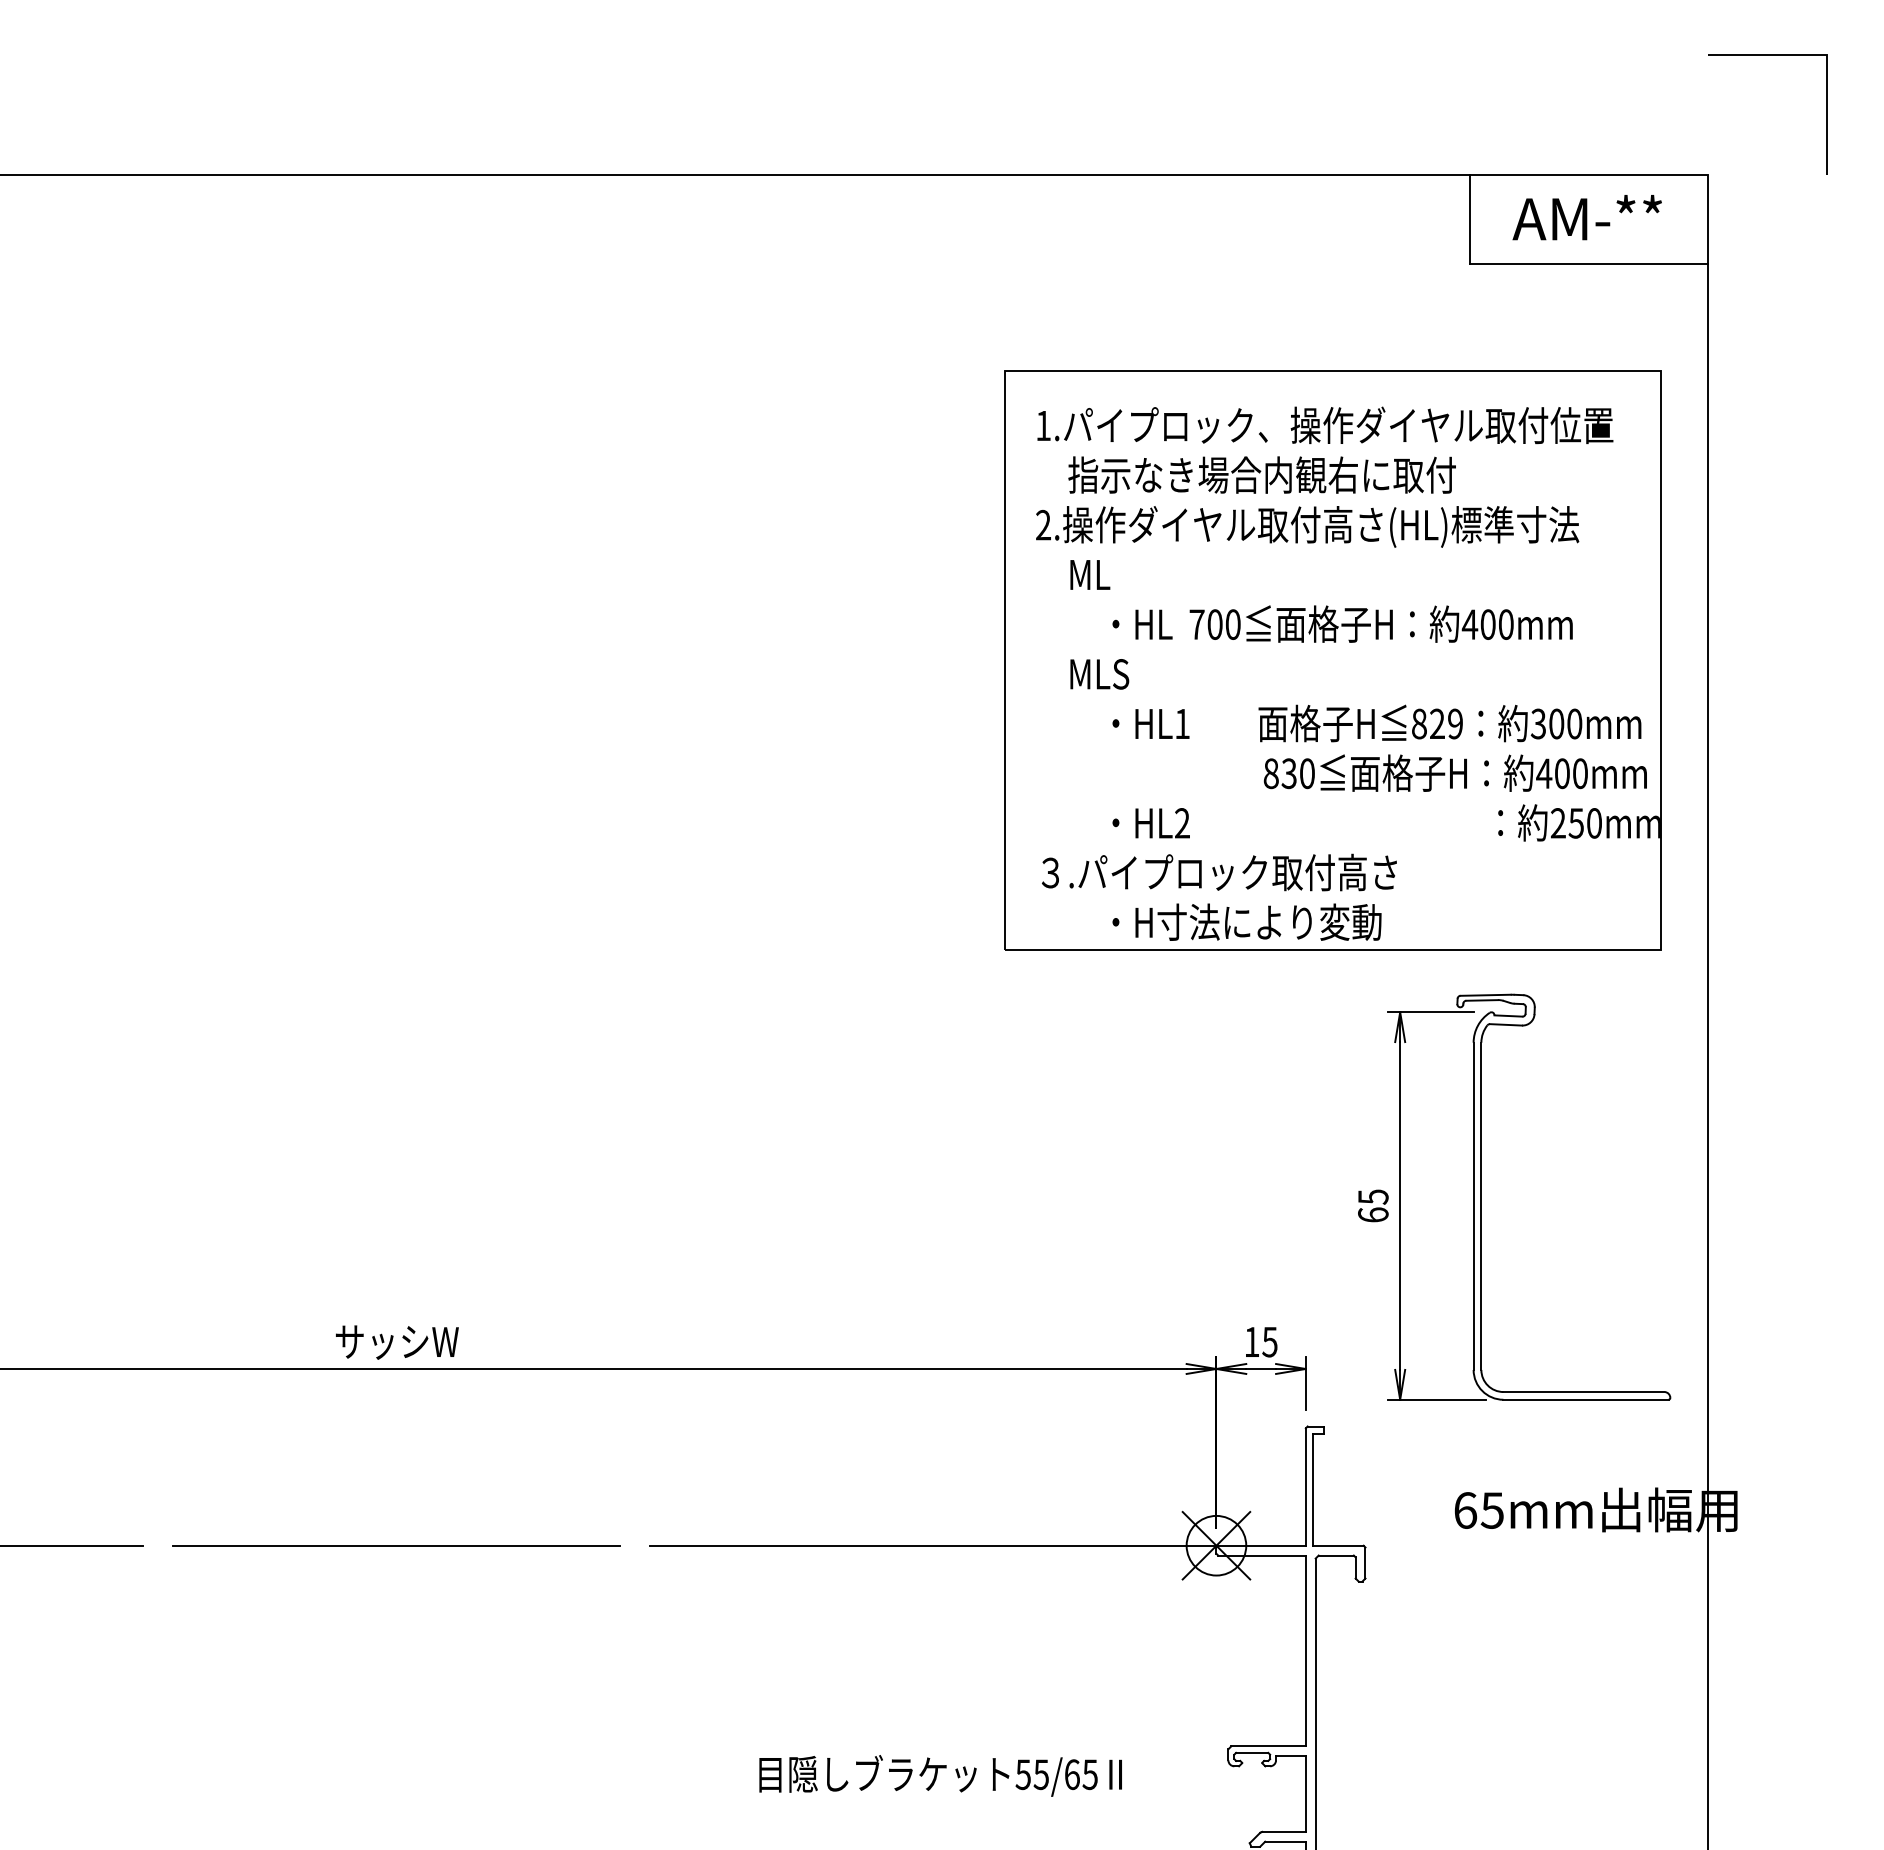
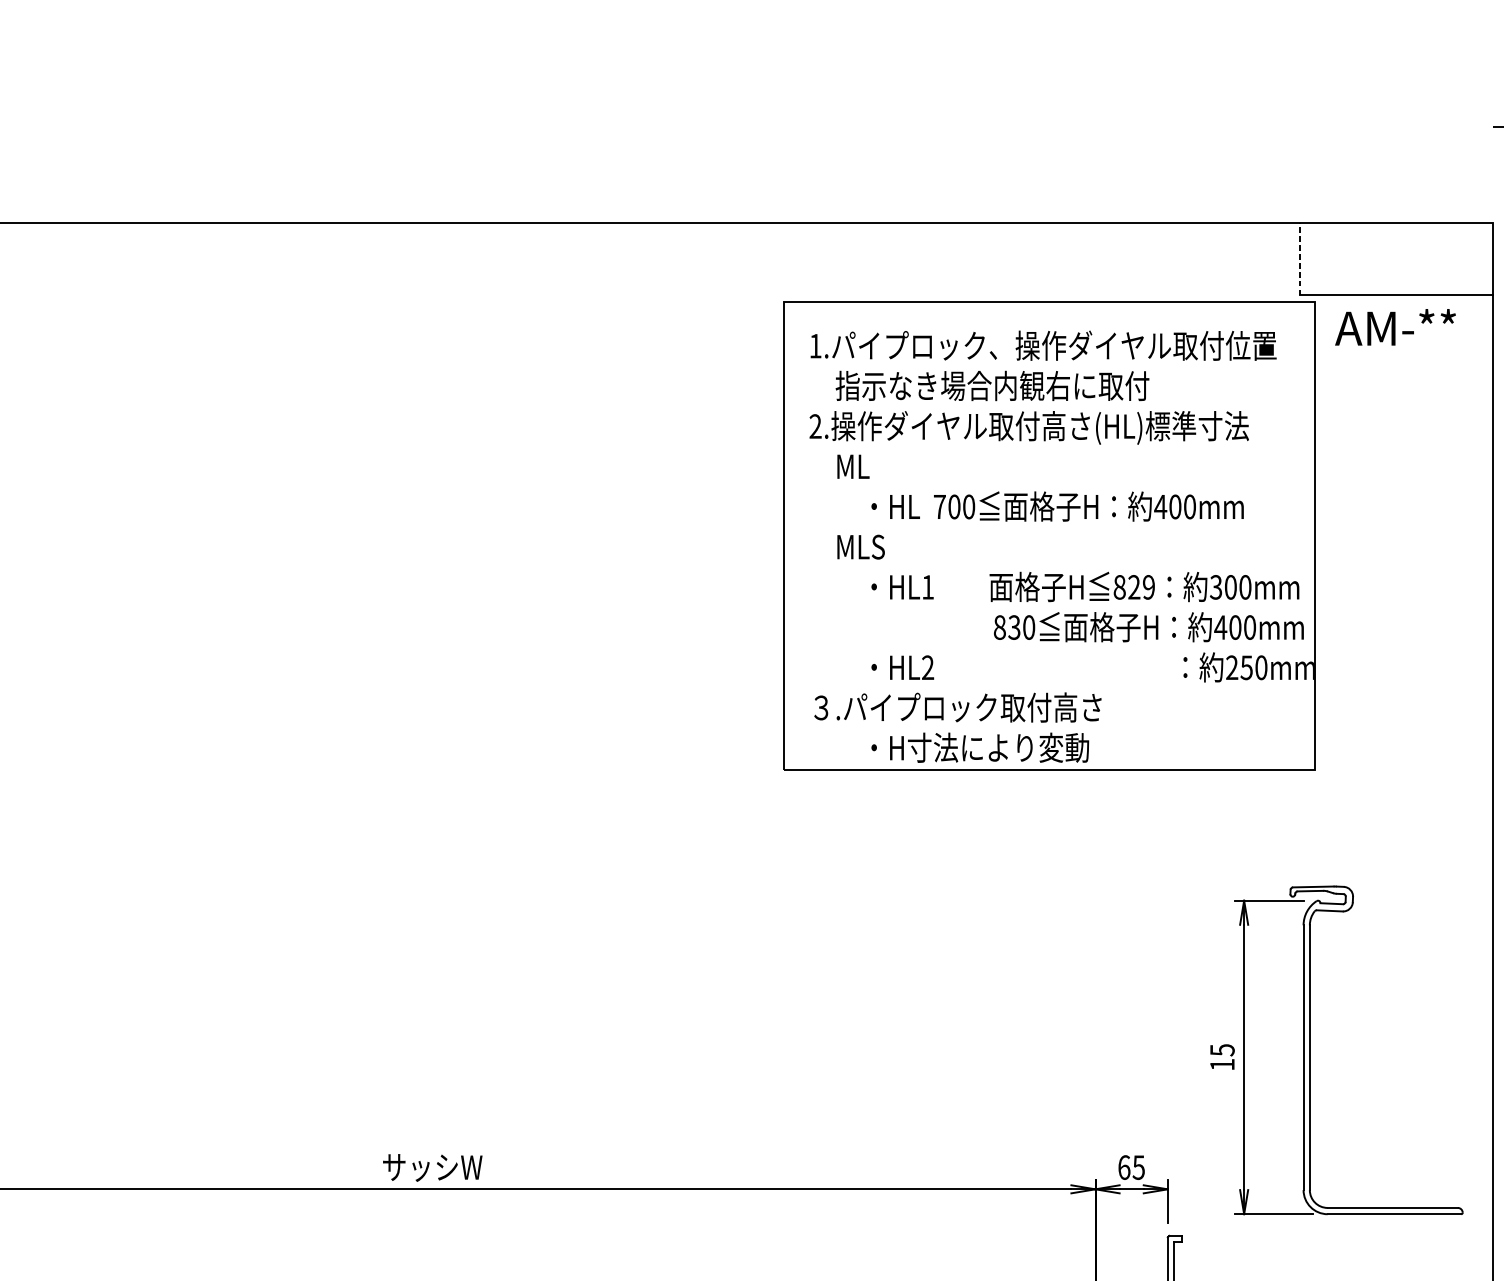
text: (1586, 217) -> (1394, 327), moved
line: (1469, 219) -> (1300, 259), solid -> dashed
part: (1332, 660) -> (1049, 535), moved
text: (1373, 1214) -> (1222, 1064), 65 -> 15
text: (1252, 1341) -> (1124, 1167), 15 -> 65

